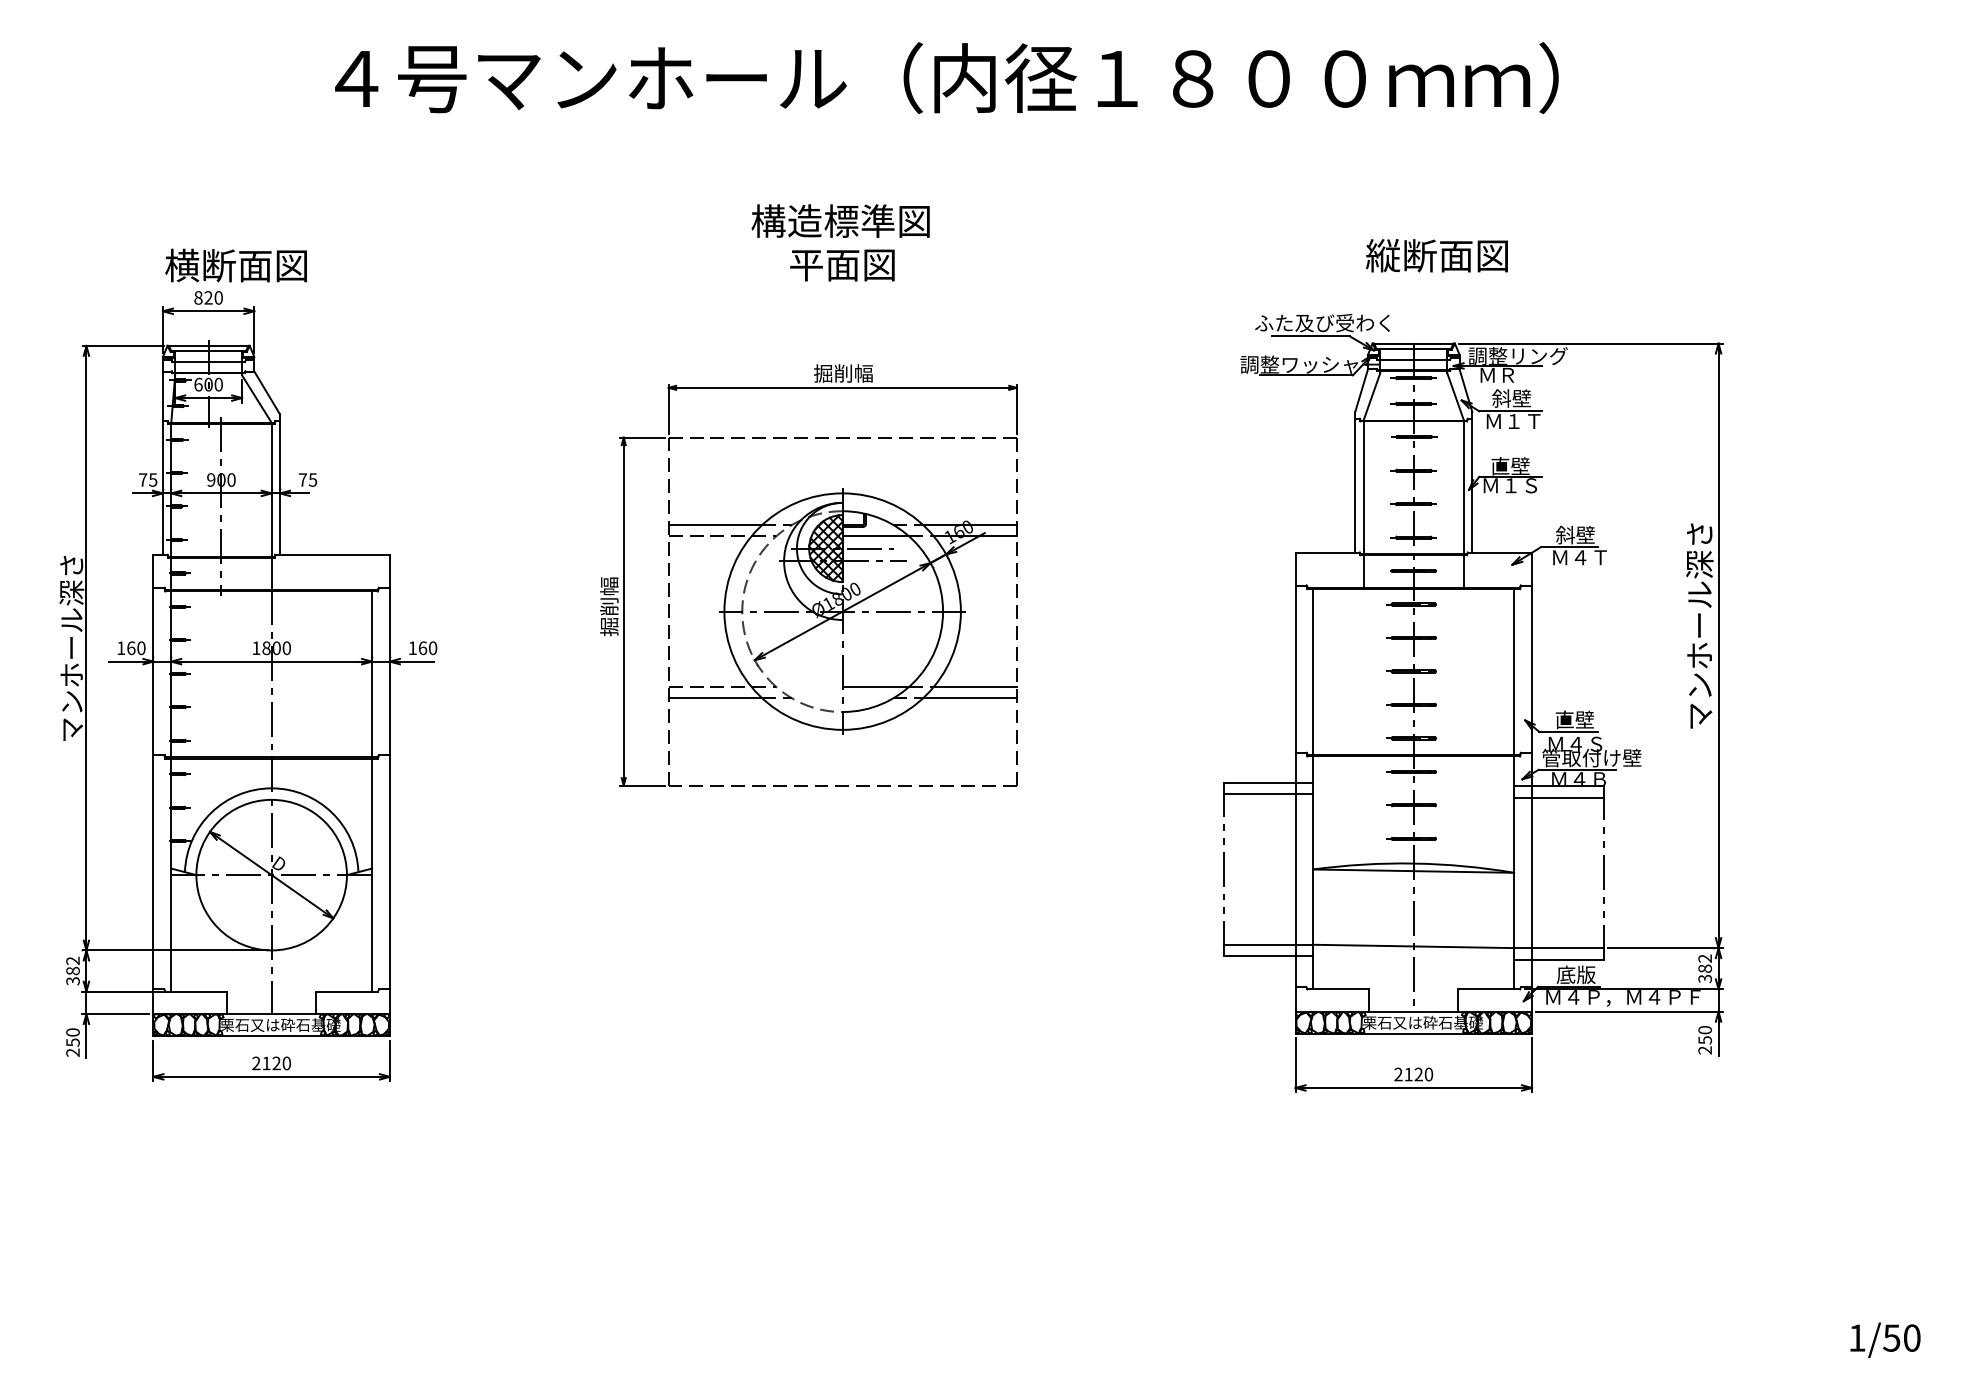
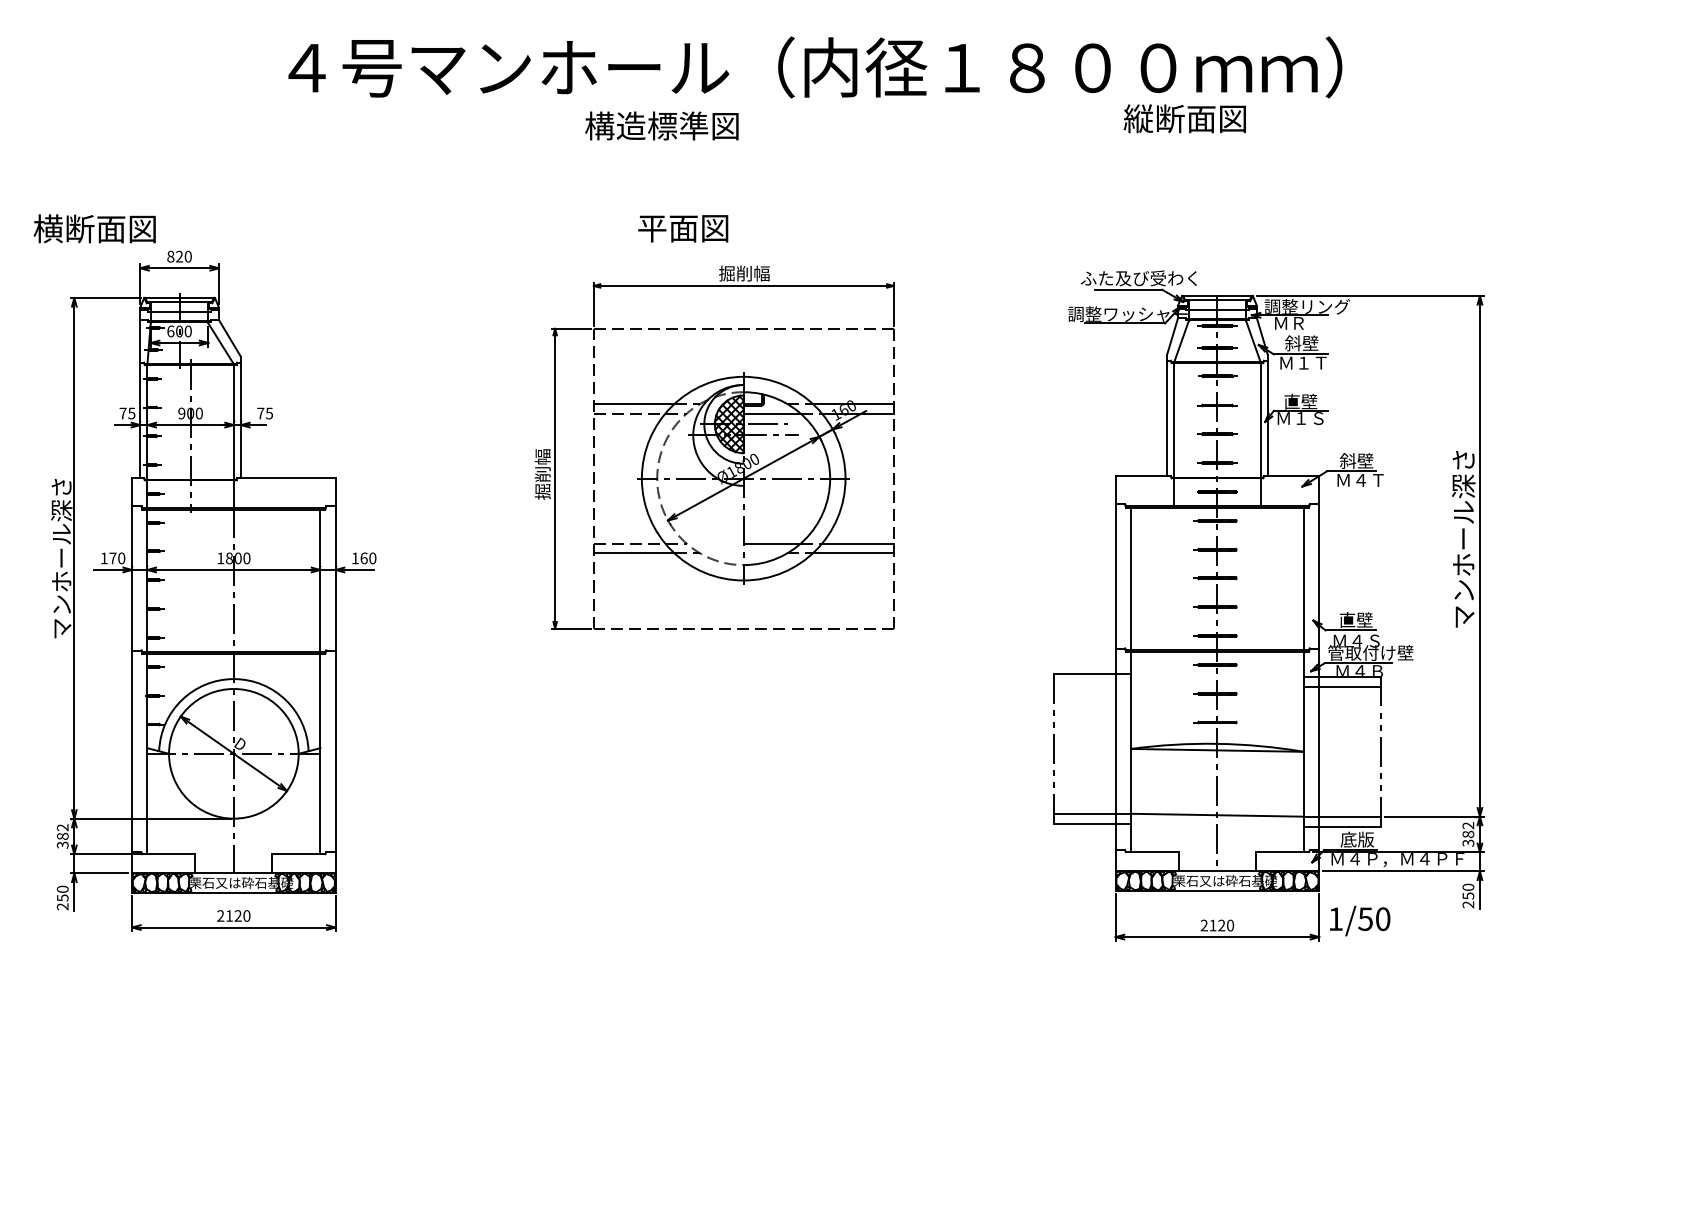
text: (840, 220) -> (661, 125), moved
text: (1436, 255) -> (1184, 118), moved
text: (235, 265) -> (94, 228), moved
text: (842, 265) -> (683, 228), moved
part: (808, 575) -> (714, 447), moved
text: (131, 648) -> (113, 558), 160 -> 170
line: (1268, 794) -> (1092, 684), removed
text: (1885, 1339) -> (1360, 920), moved

